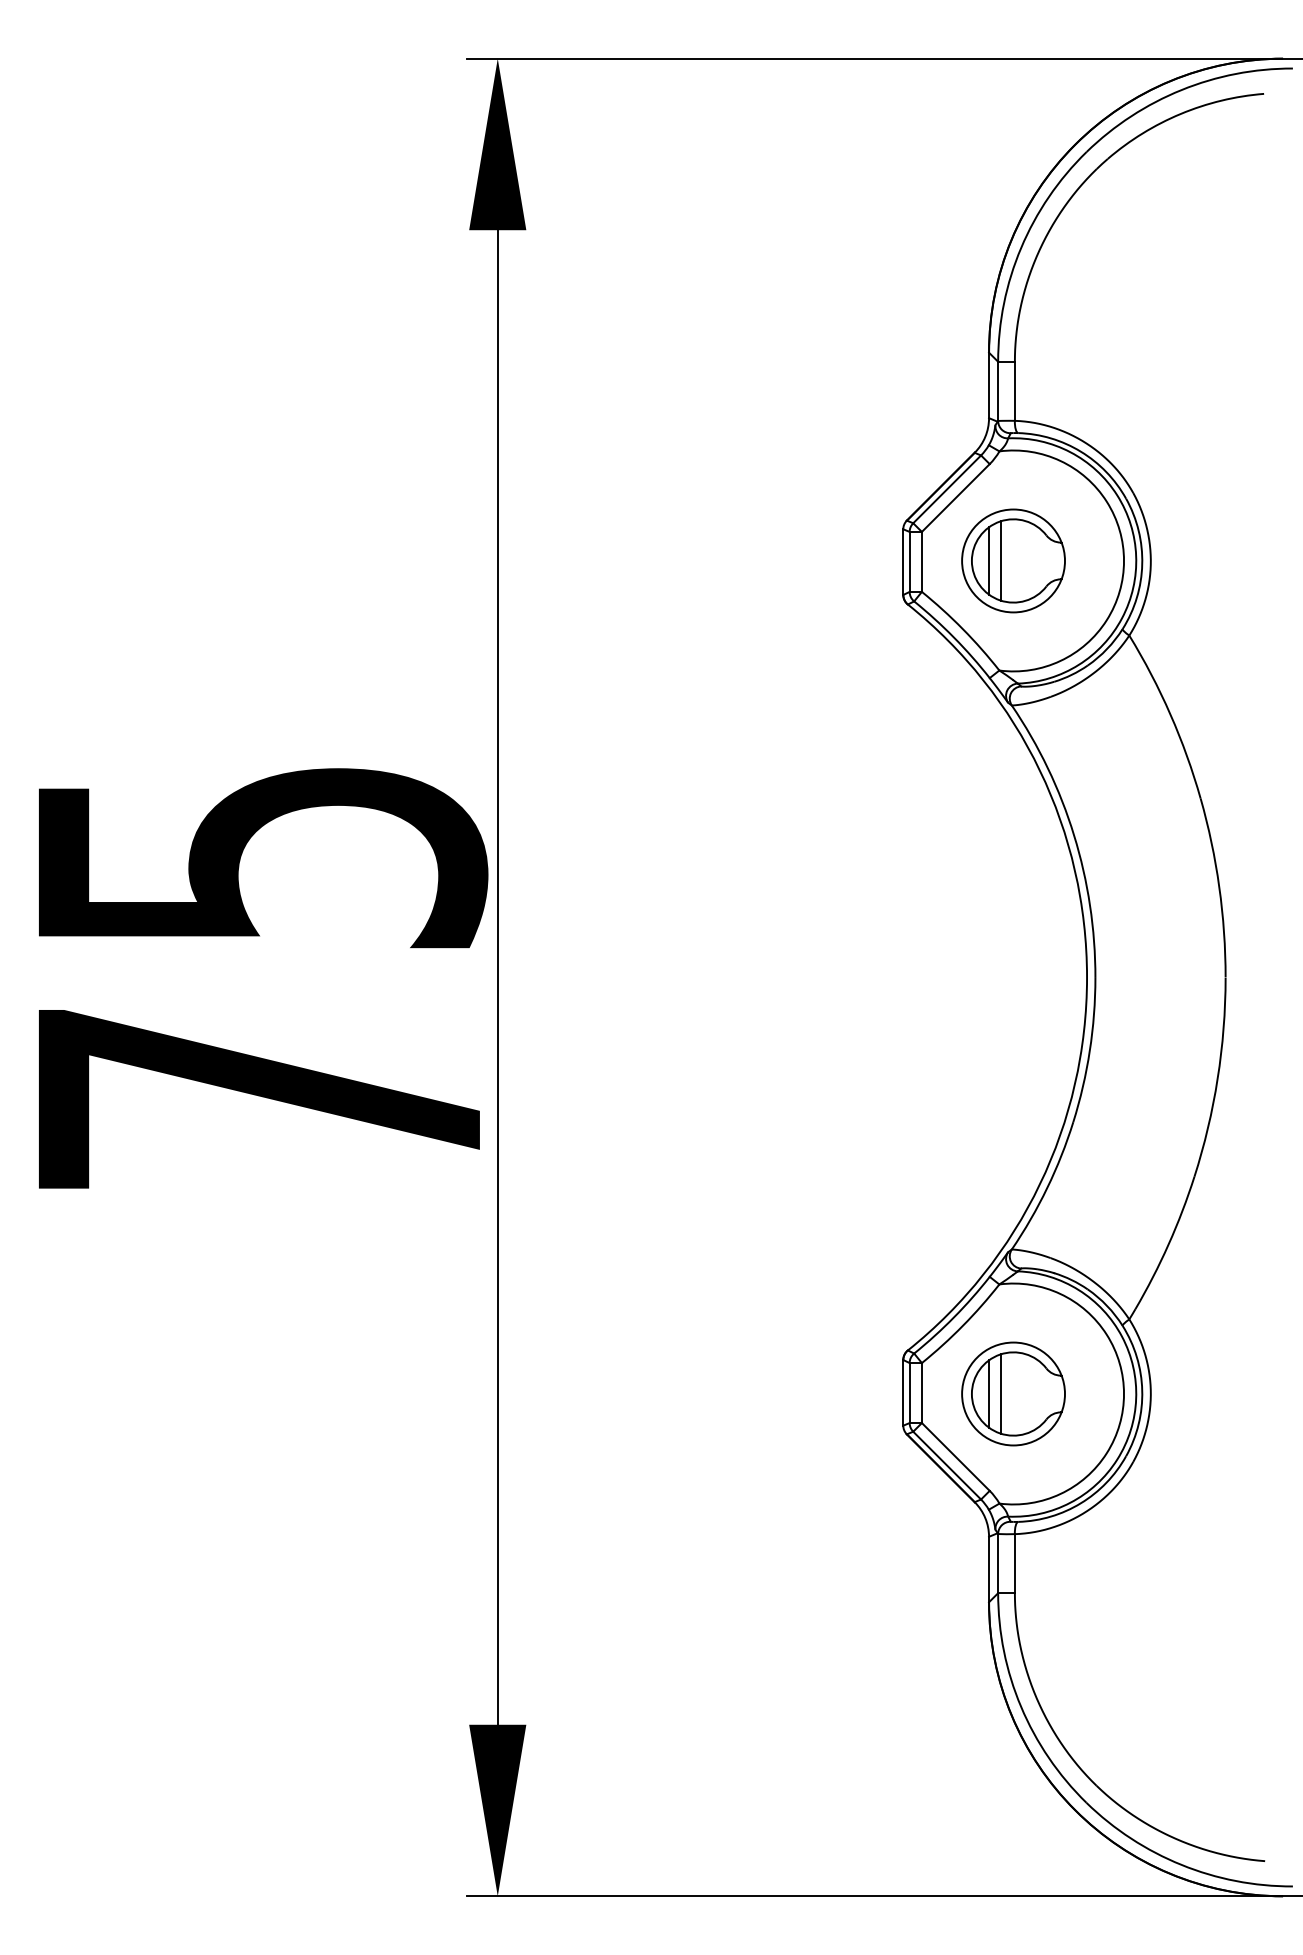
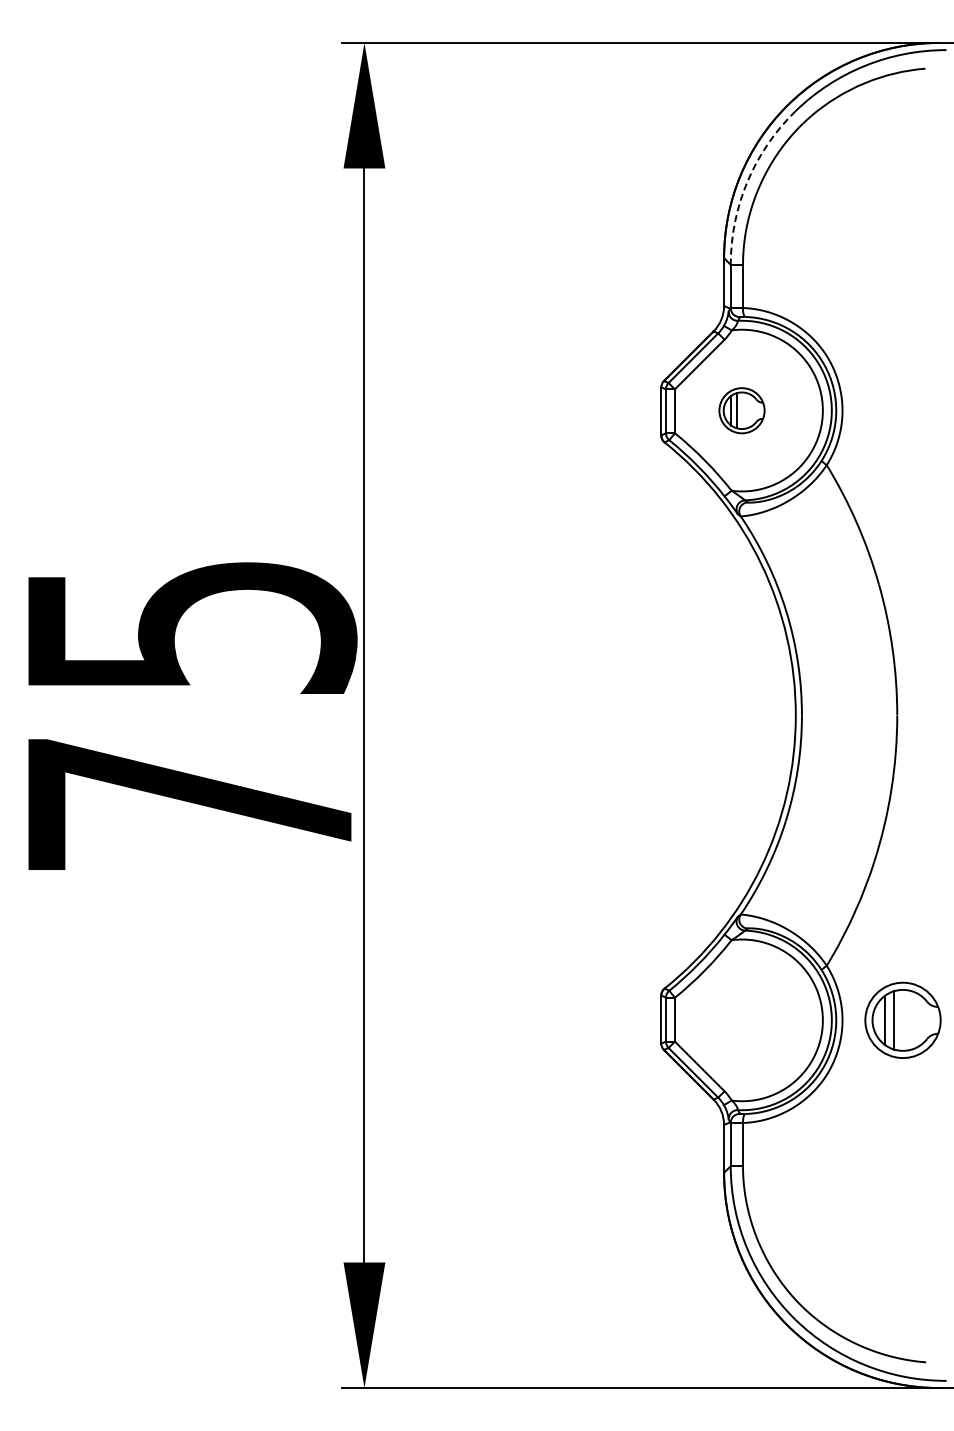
arc: (1021, 248) -> (747, 181), solid -> dashed
part: (1012, 560) -> (741, 410), size x0.6
part: (1012, 1392) -> (902, 1019), moved

